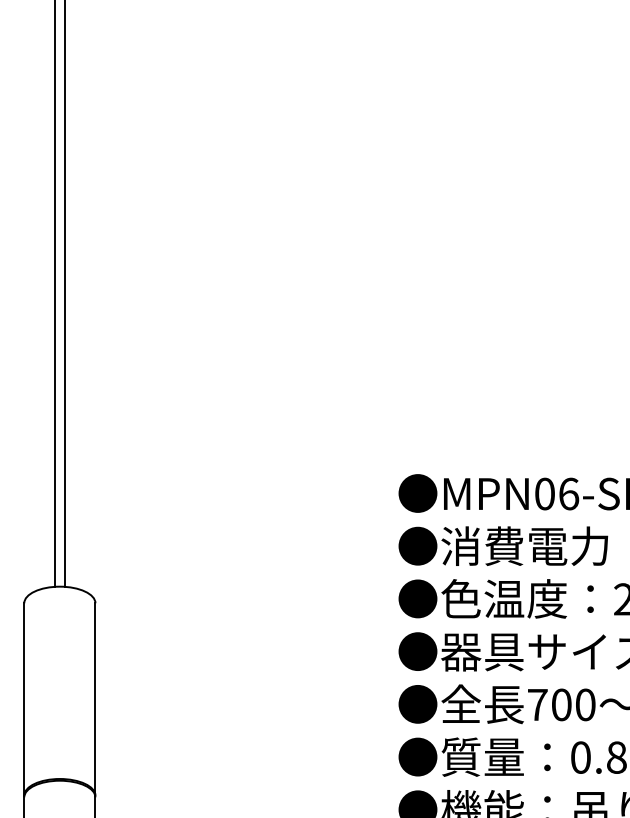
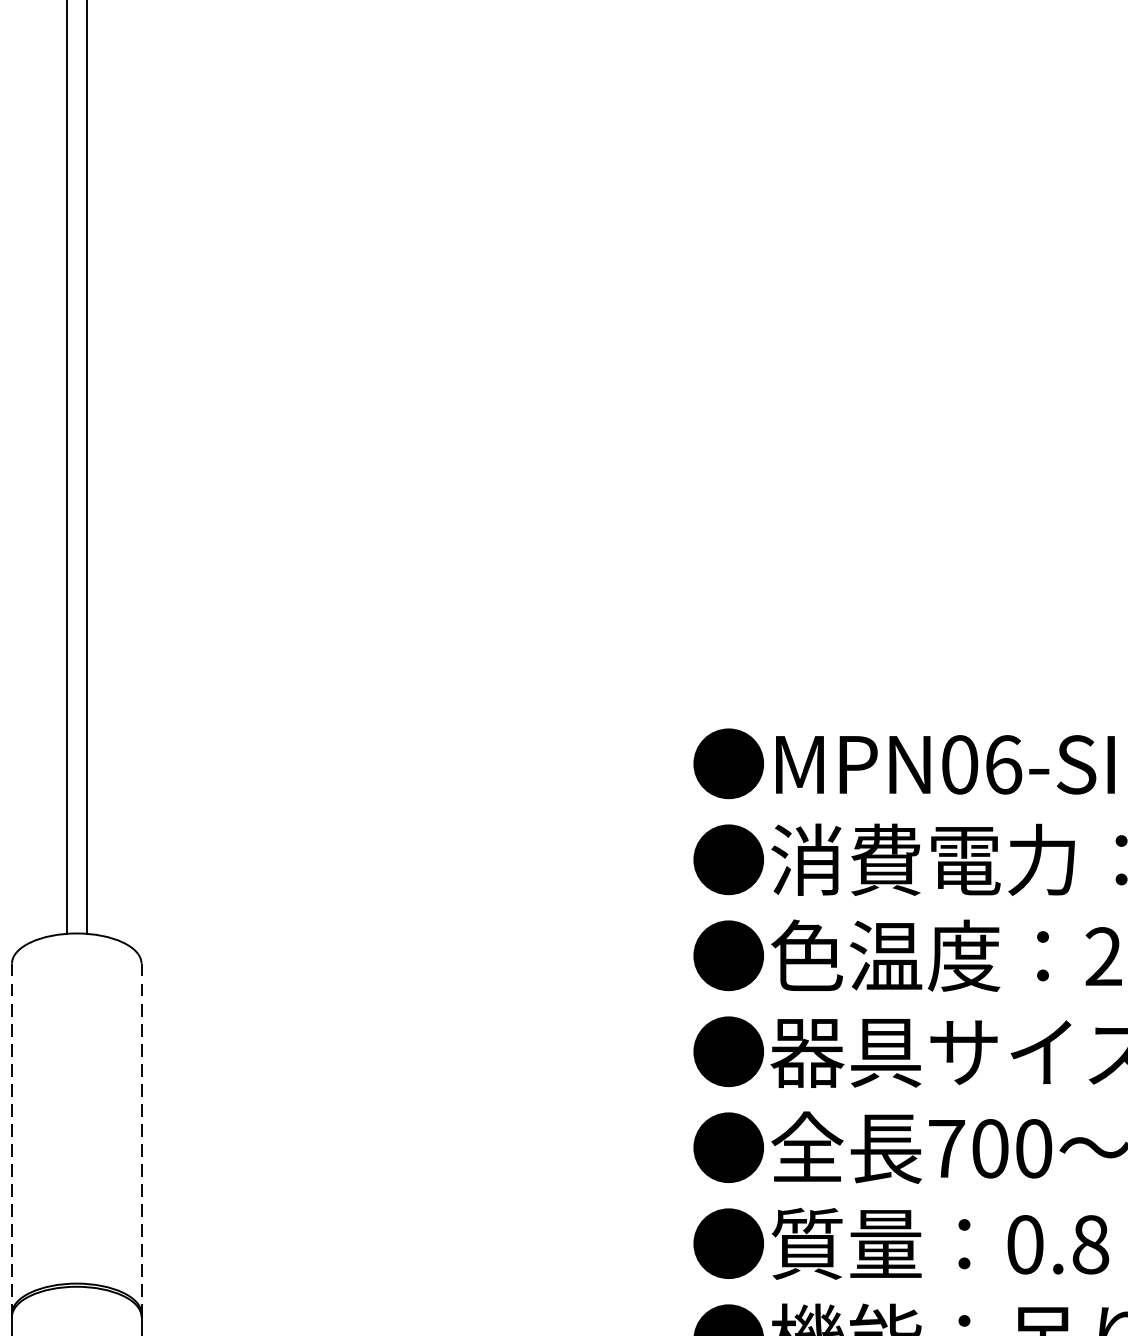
line: (24, 699) -> (12, 1138), solid -> dashed
line: (95, 699) -> (141, 1138), solid -> dashed

